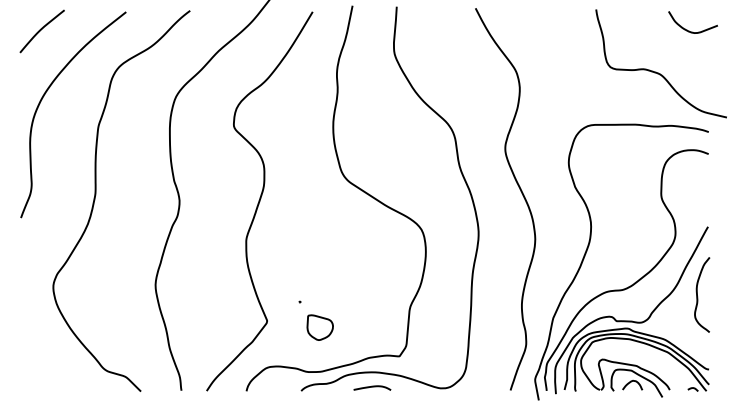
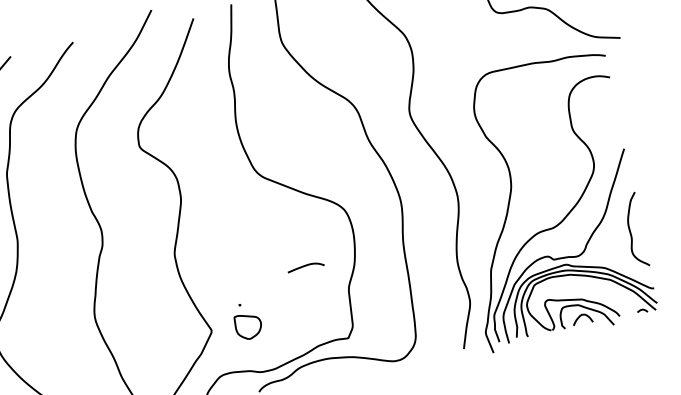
curve: (698, 296) -> (631, 232), moved
part: (319, 327) -> (247, 326), moved
curve: (372, 387) -> (305, 266), moved

